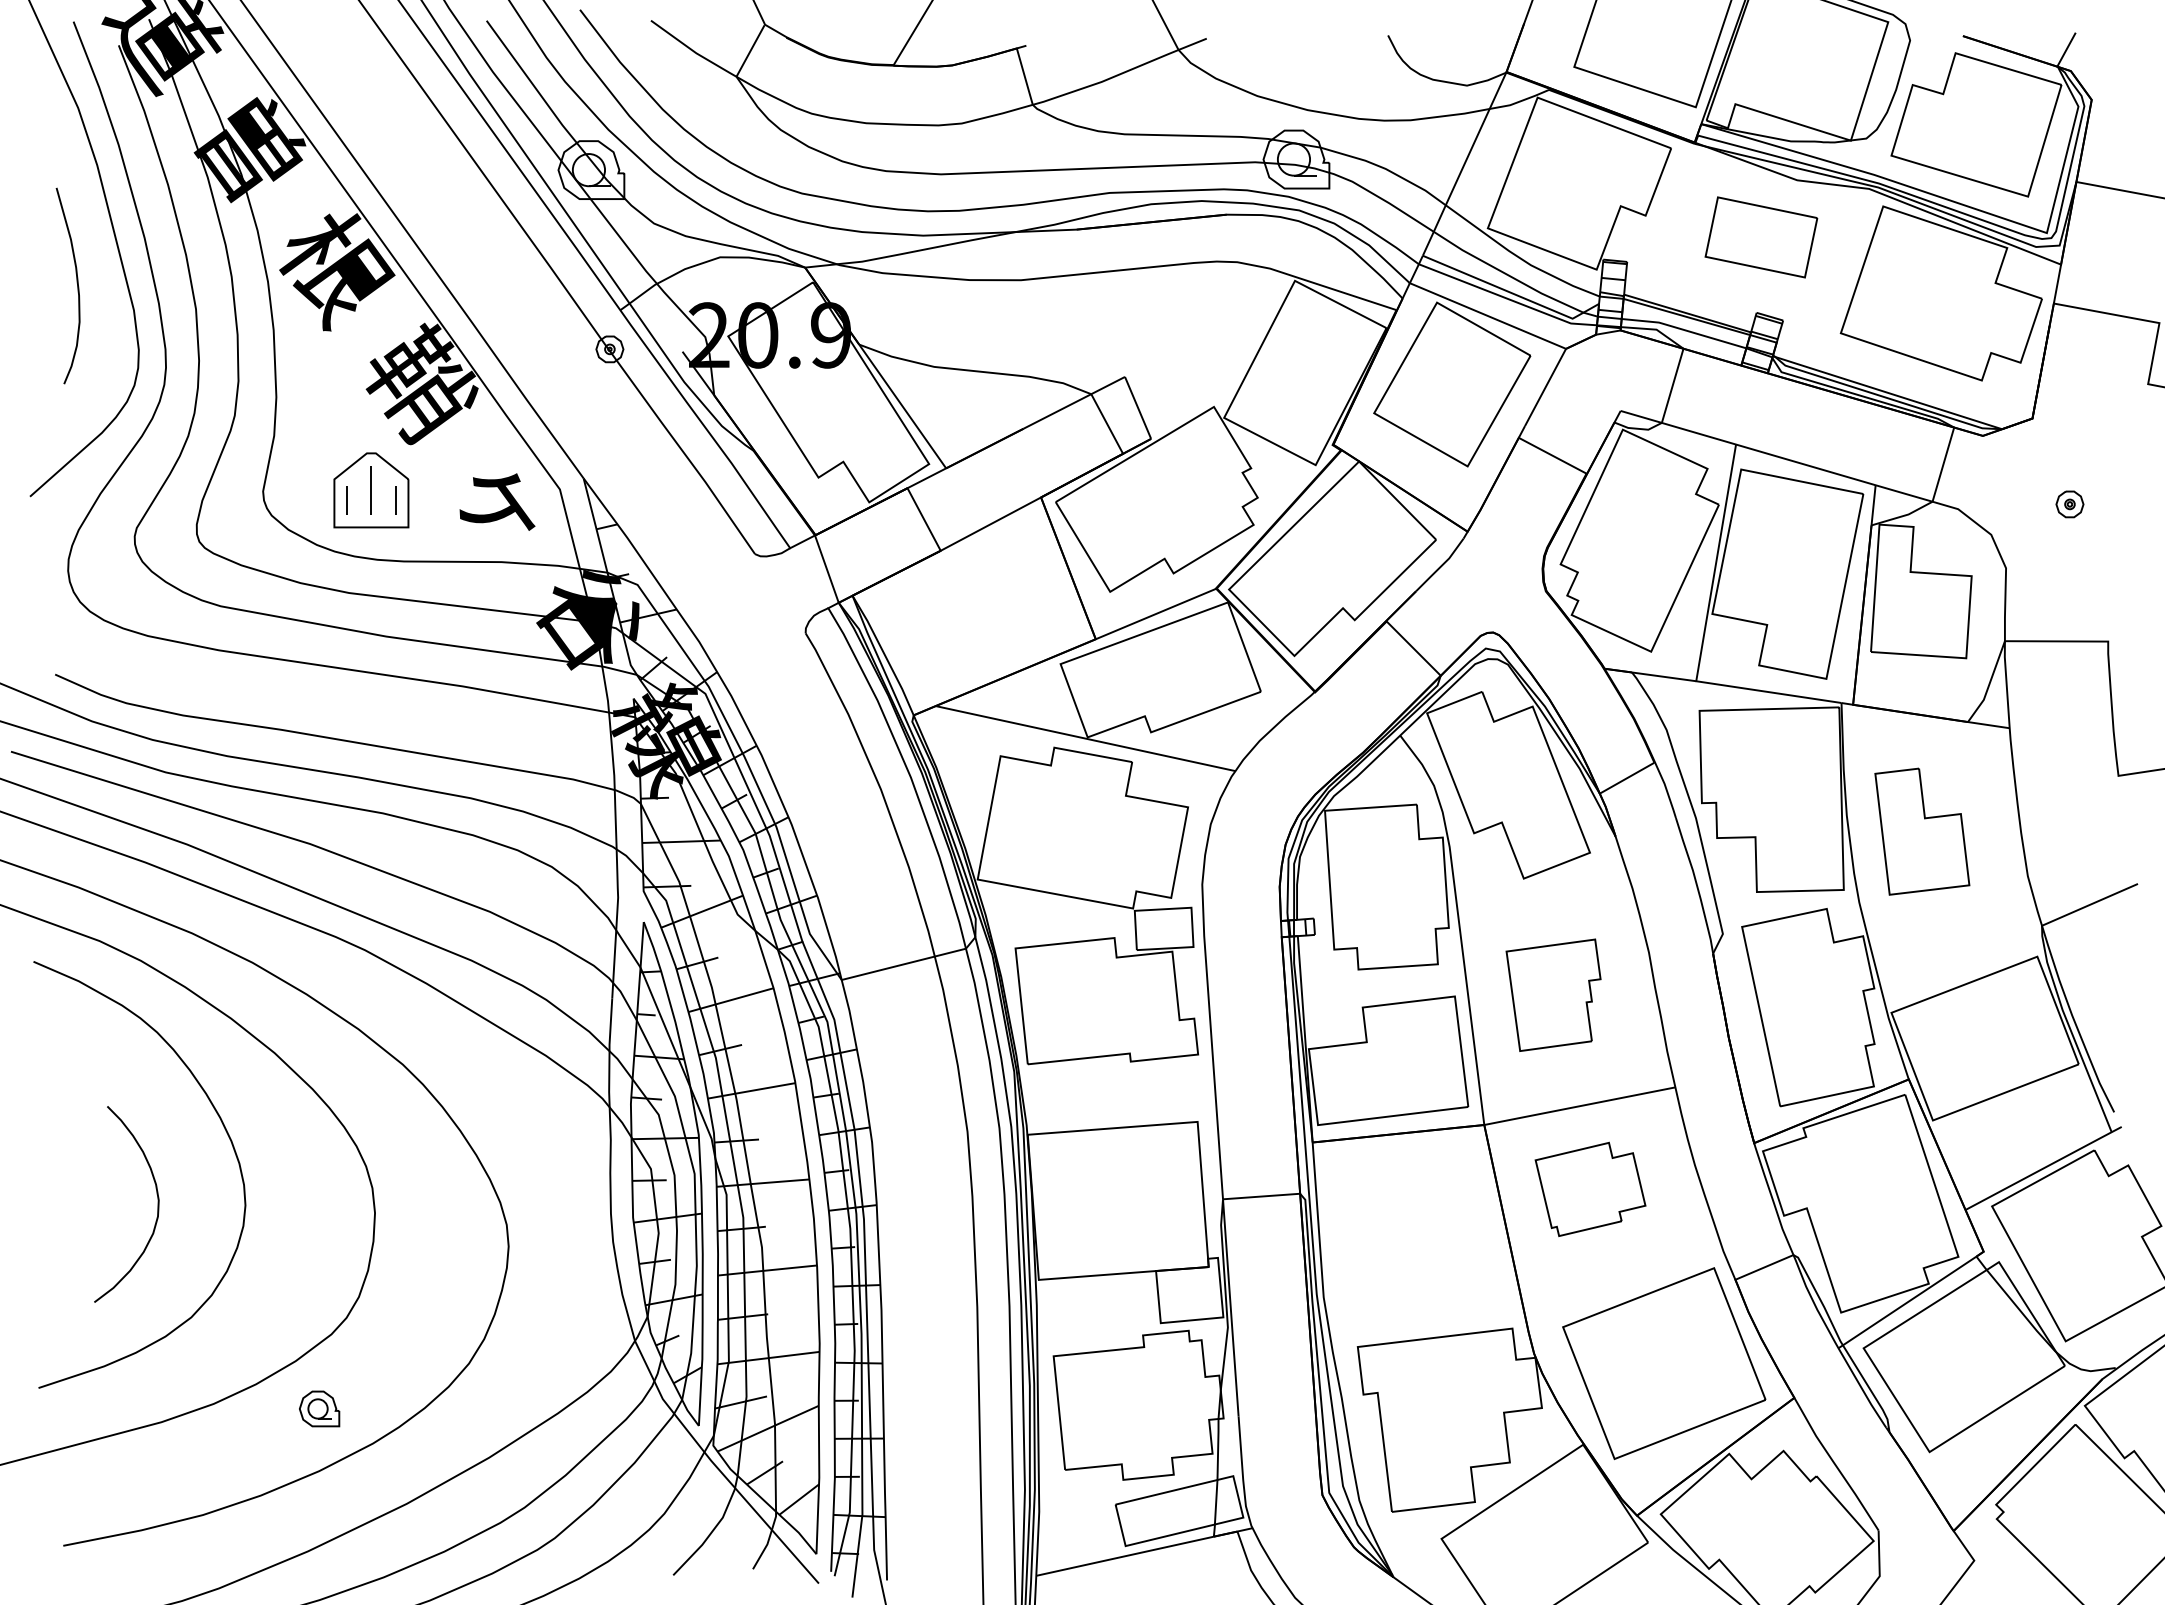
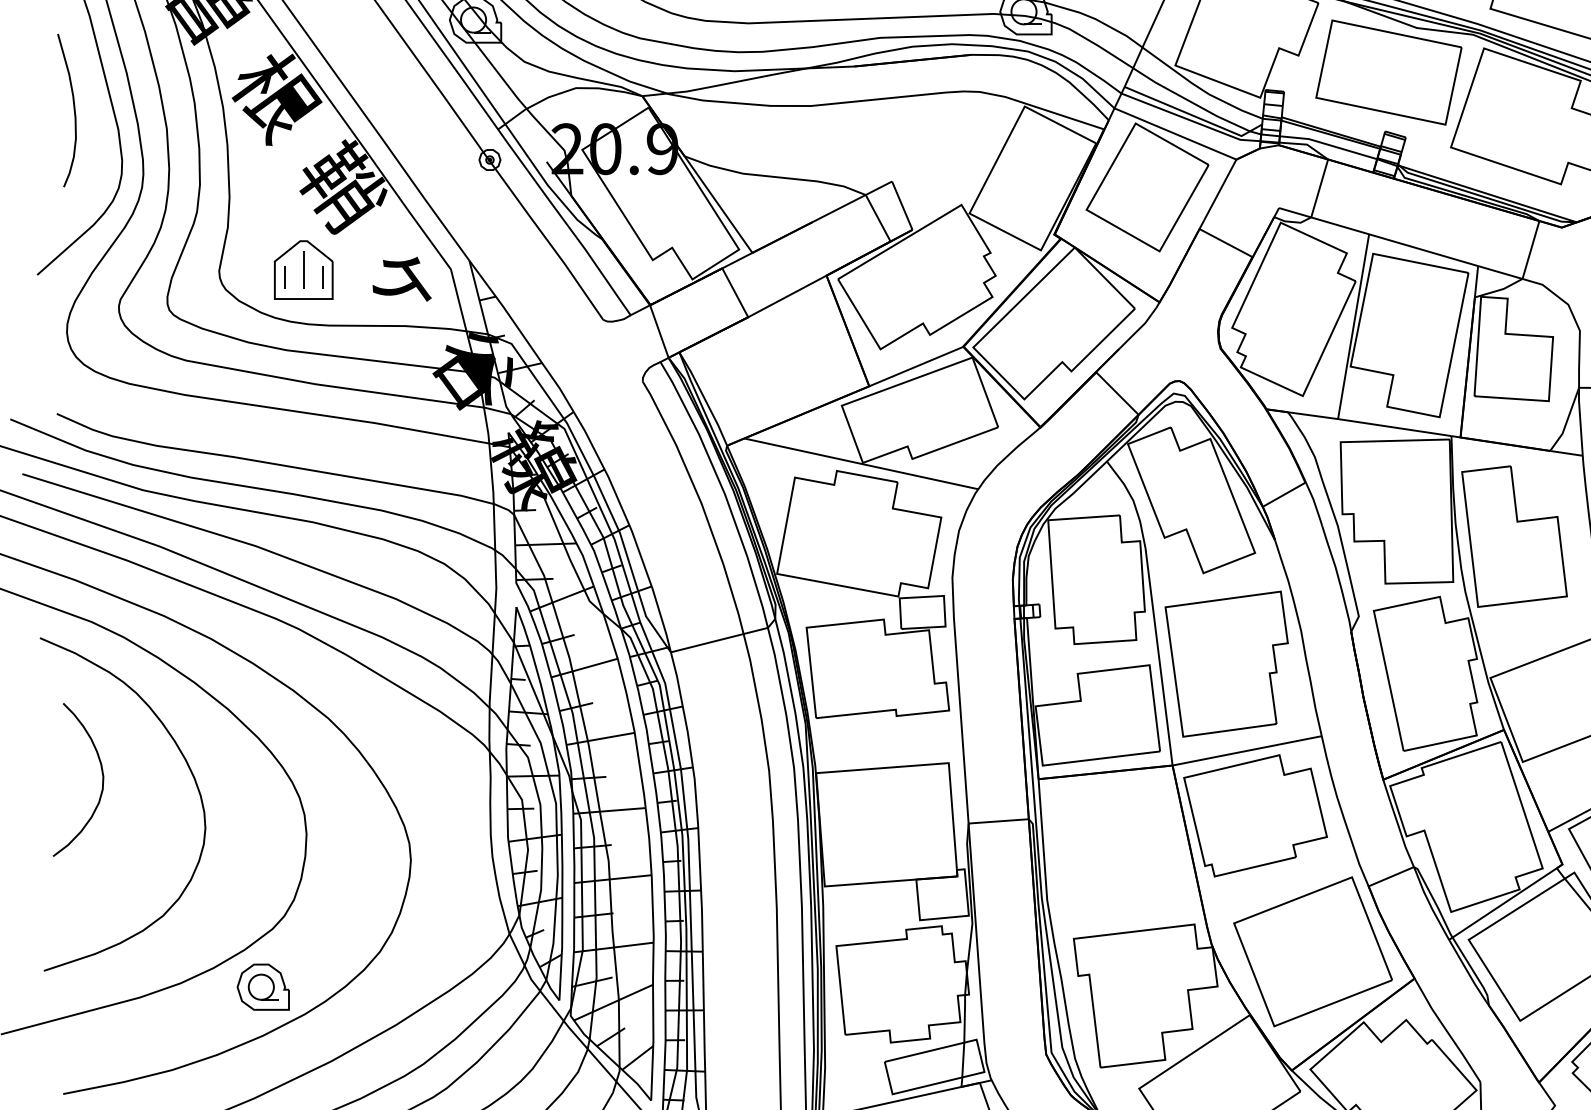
part: (1761, 237) -> (1389, 72), size x1.67
part: (1922, 831) -> (1514, 536), size x1.43
part: (1553, 995) -> (1226, 664), size x1.67
part: (1590, 1189) -> (1255, 815), size x1.67
curve: (157, 1204) -> (102, 779), moved
part: (319, 1408) -> (263, 986), size x1.67

